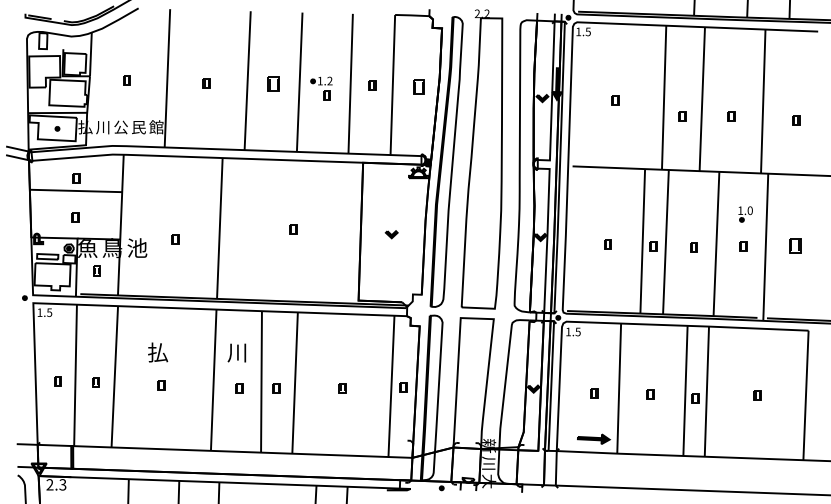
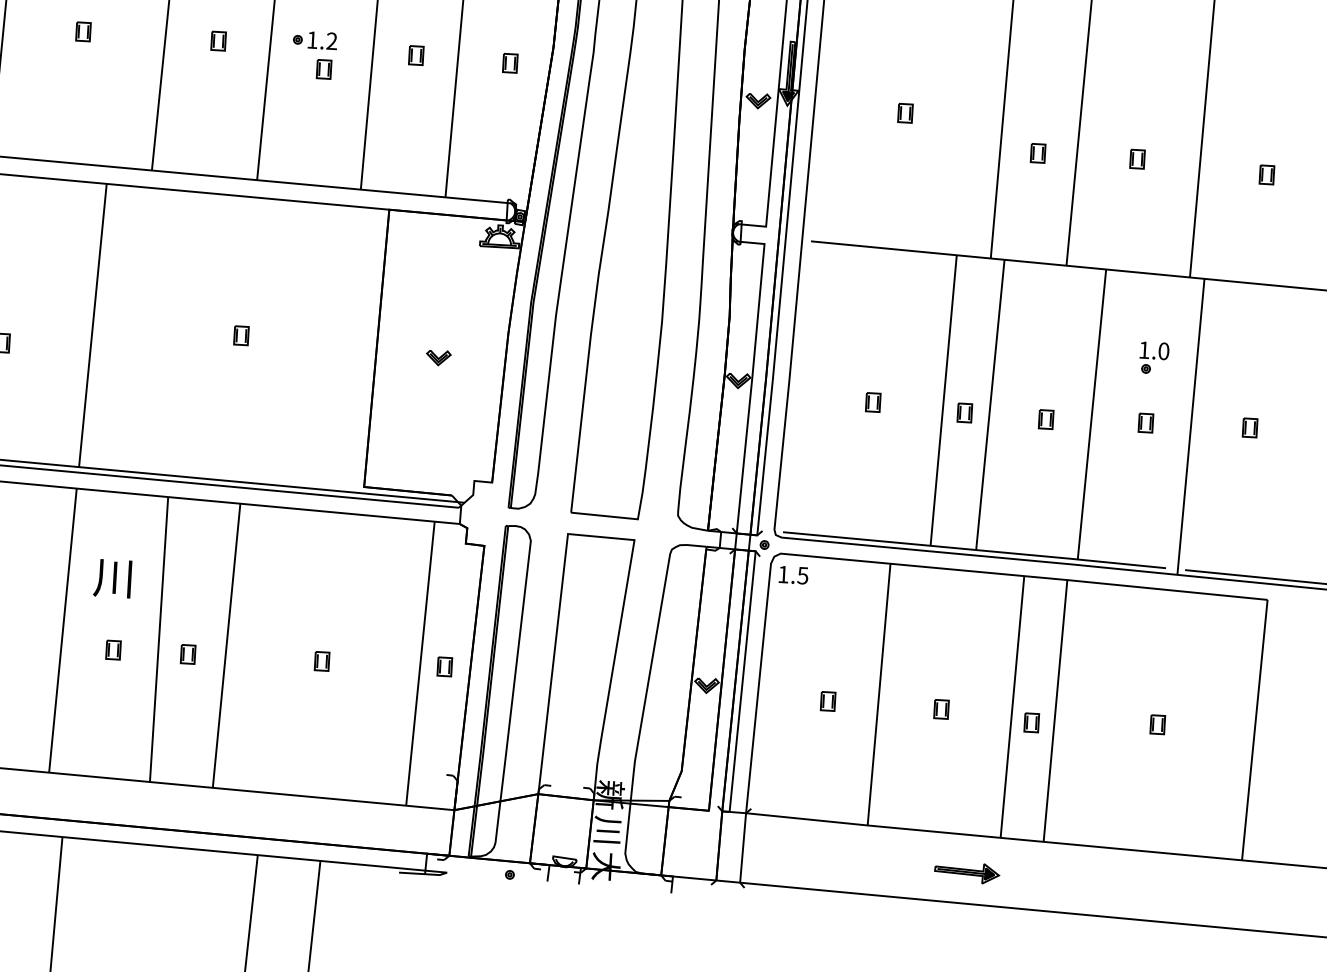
part: (273, 84) -> (217, 41), size x0.62
part: (418, 86) -> (509, 62), size x0.62
part: (794, 246) -> (1248, 428), size x0.62
part: (593, 438) -> (966, 871), moved

